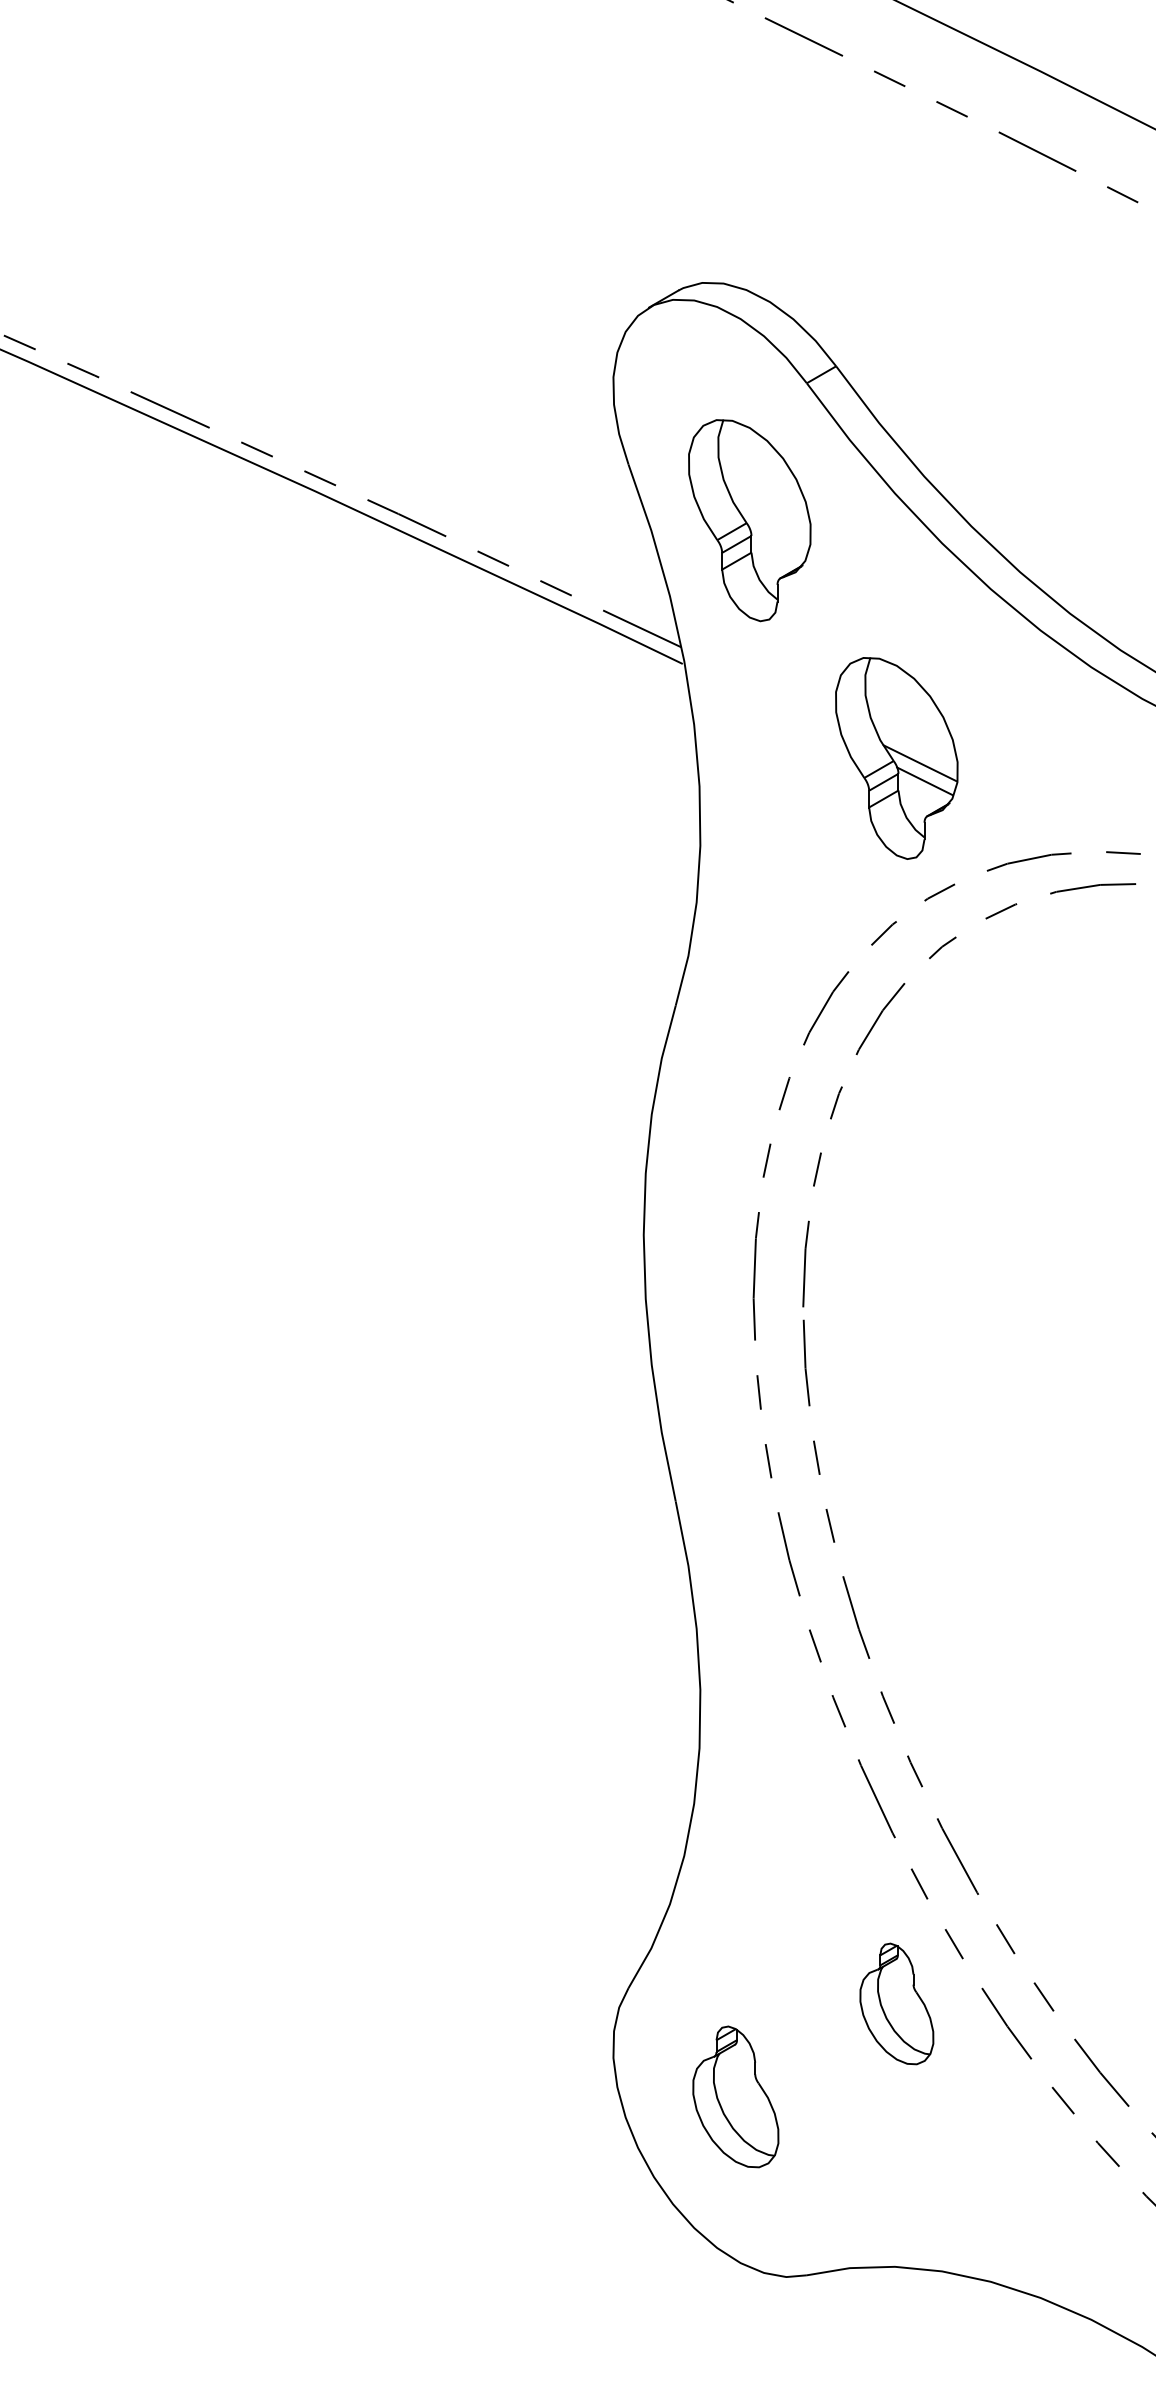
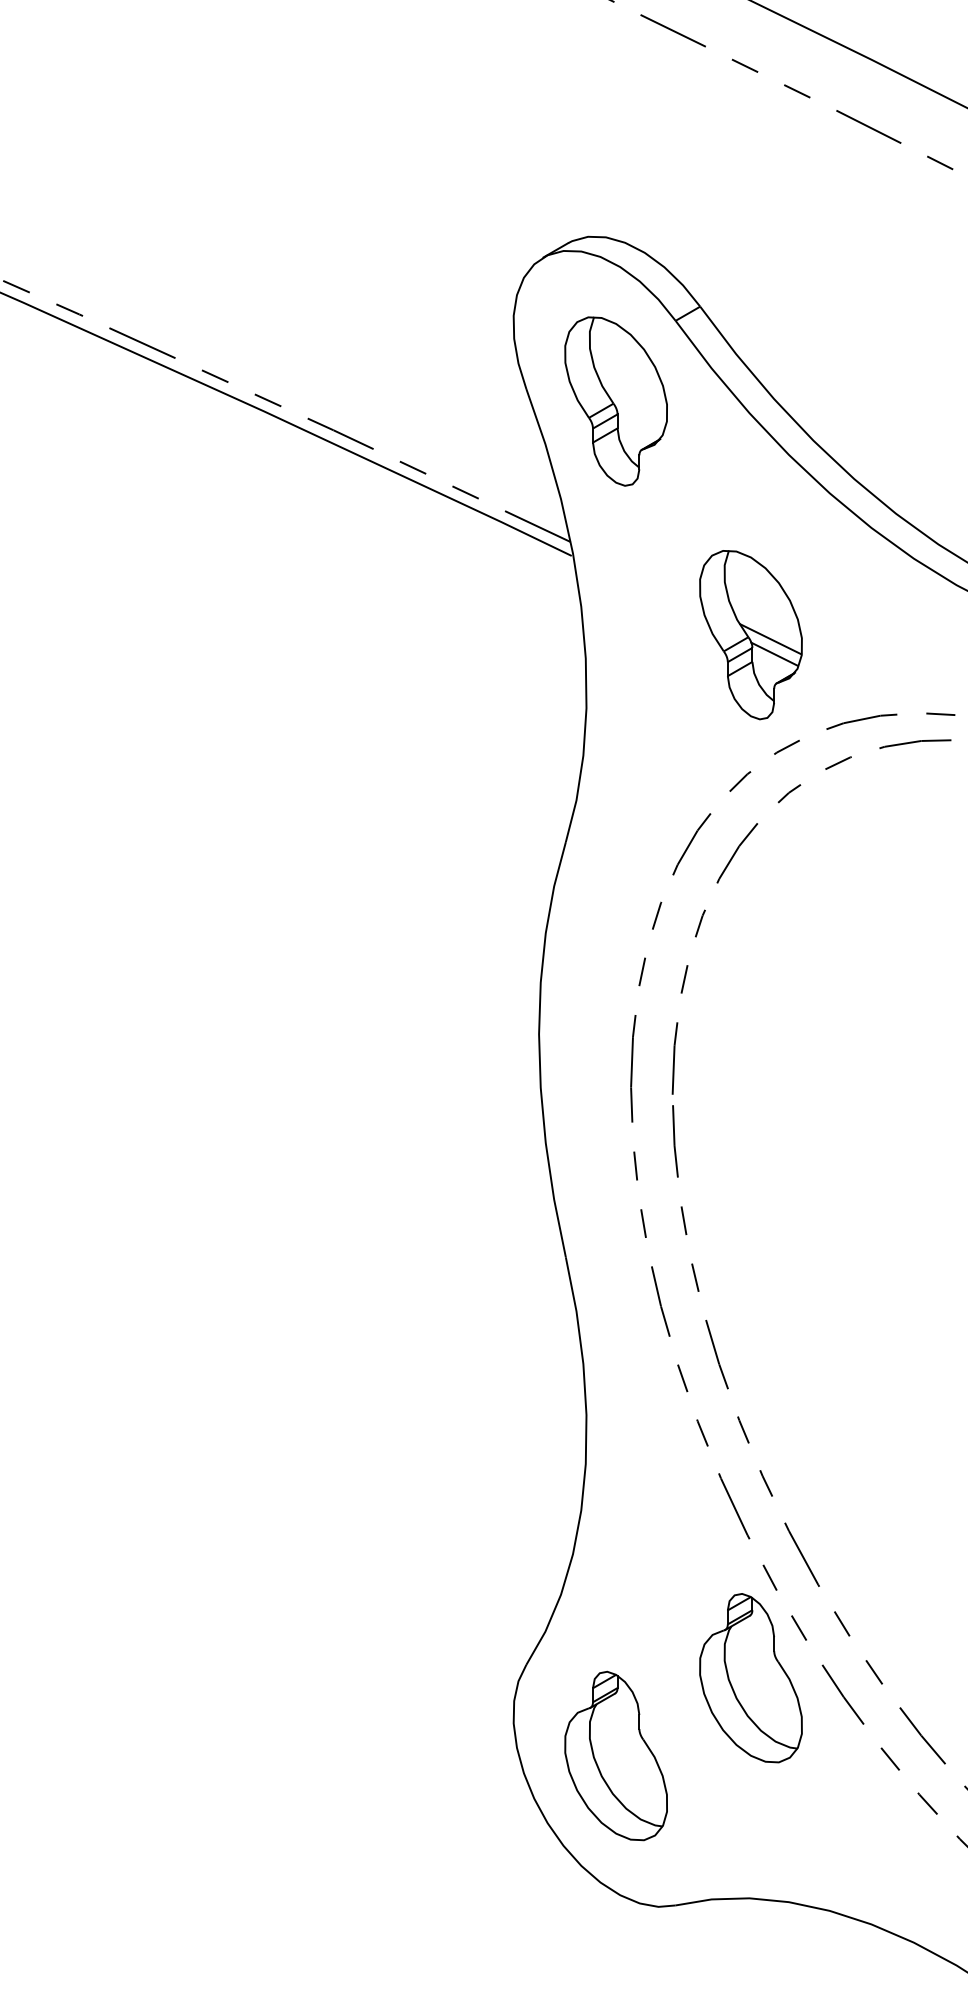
part: (749, 520) -> (615, 401), moved
part: (896, 2003) -> (750, 1677), size x1.67
part: (735, 2096) -> (615, 1755), size x1.43

